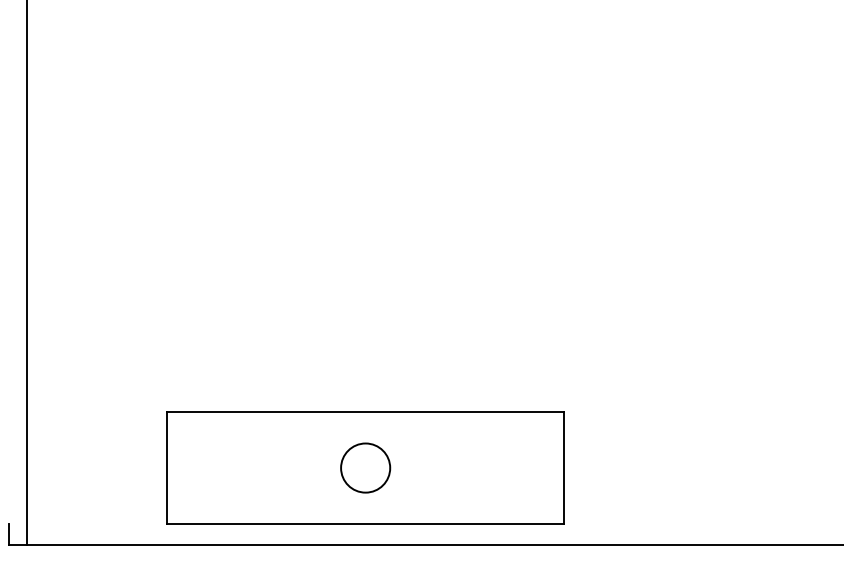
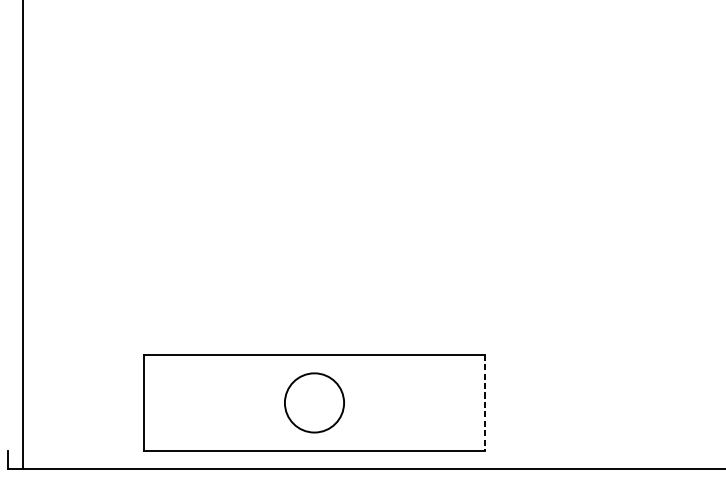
circle: (365, 467) -> (314, 402), size x1.4
line: (564, 468) -> (485, 403), solid -> dashed

